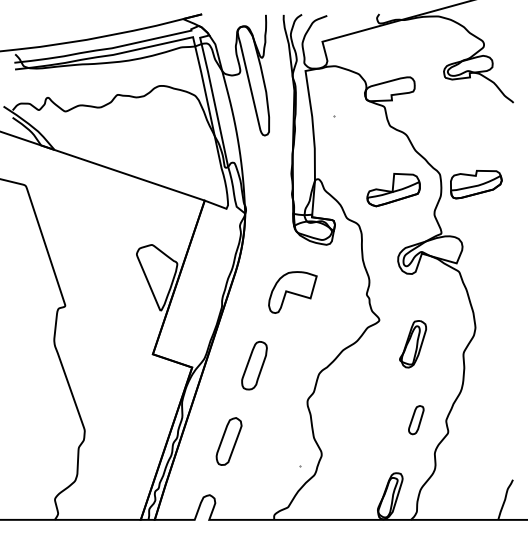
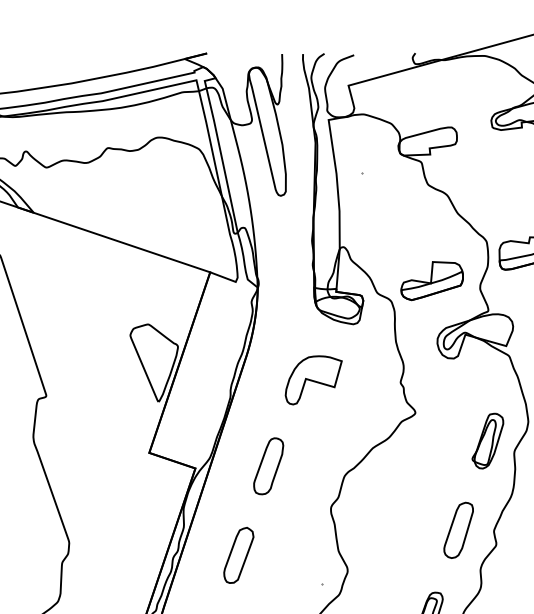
part: (393, 190) -> (432, 281), moved
part: (412, 344) -> (487, 441), moved
part: (416, 419) -> (459, 529), size x1.67

